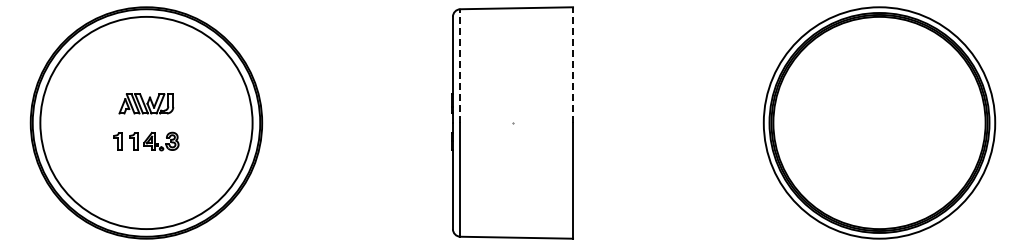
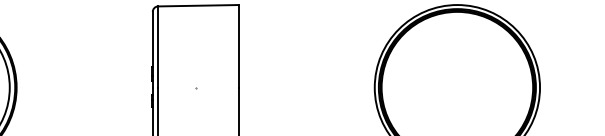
line: (573, 65) -> (238, 46), dashed -> solid
line: (460, 66) -> (158, 47), dashed -> solid

